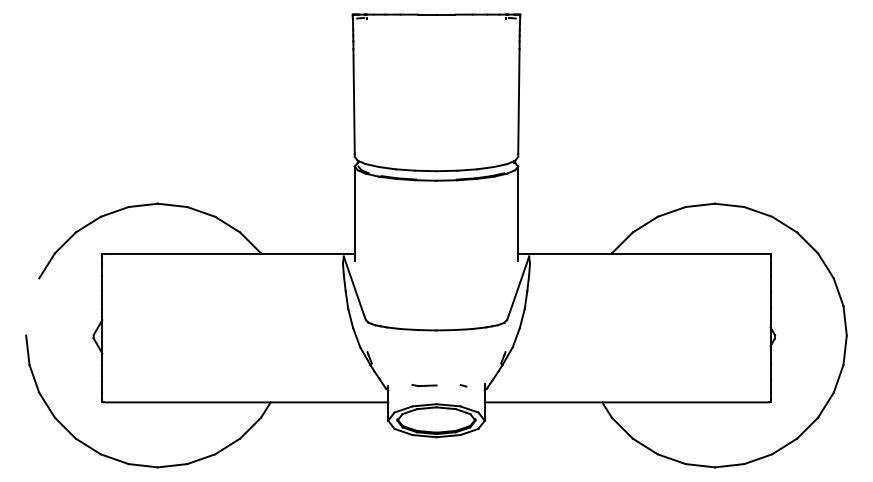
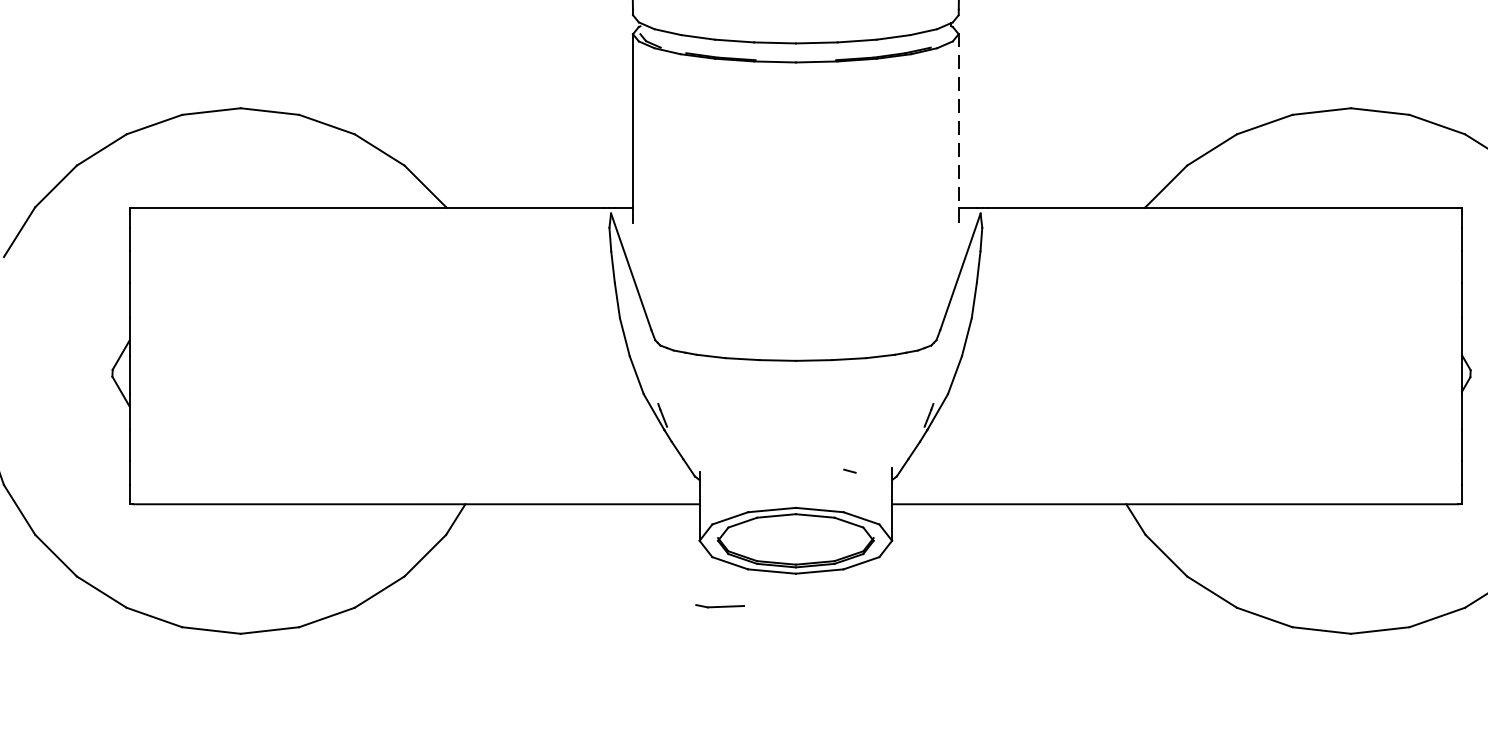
line: (518, 214) -> (959, 129), solid -> dashed
line: (424, 385) -> (720, 606), moved

